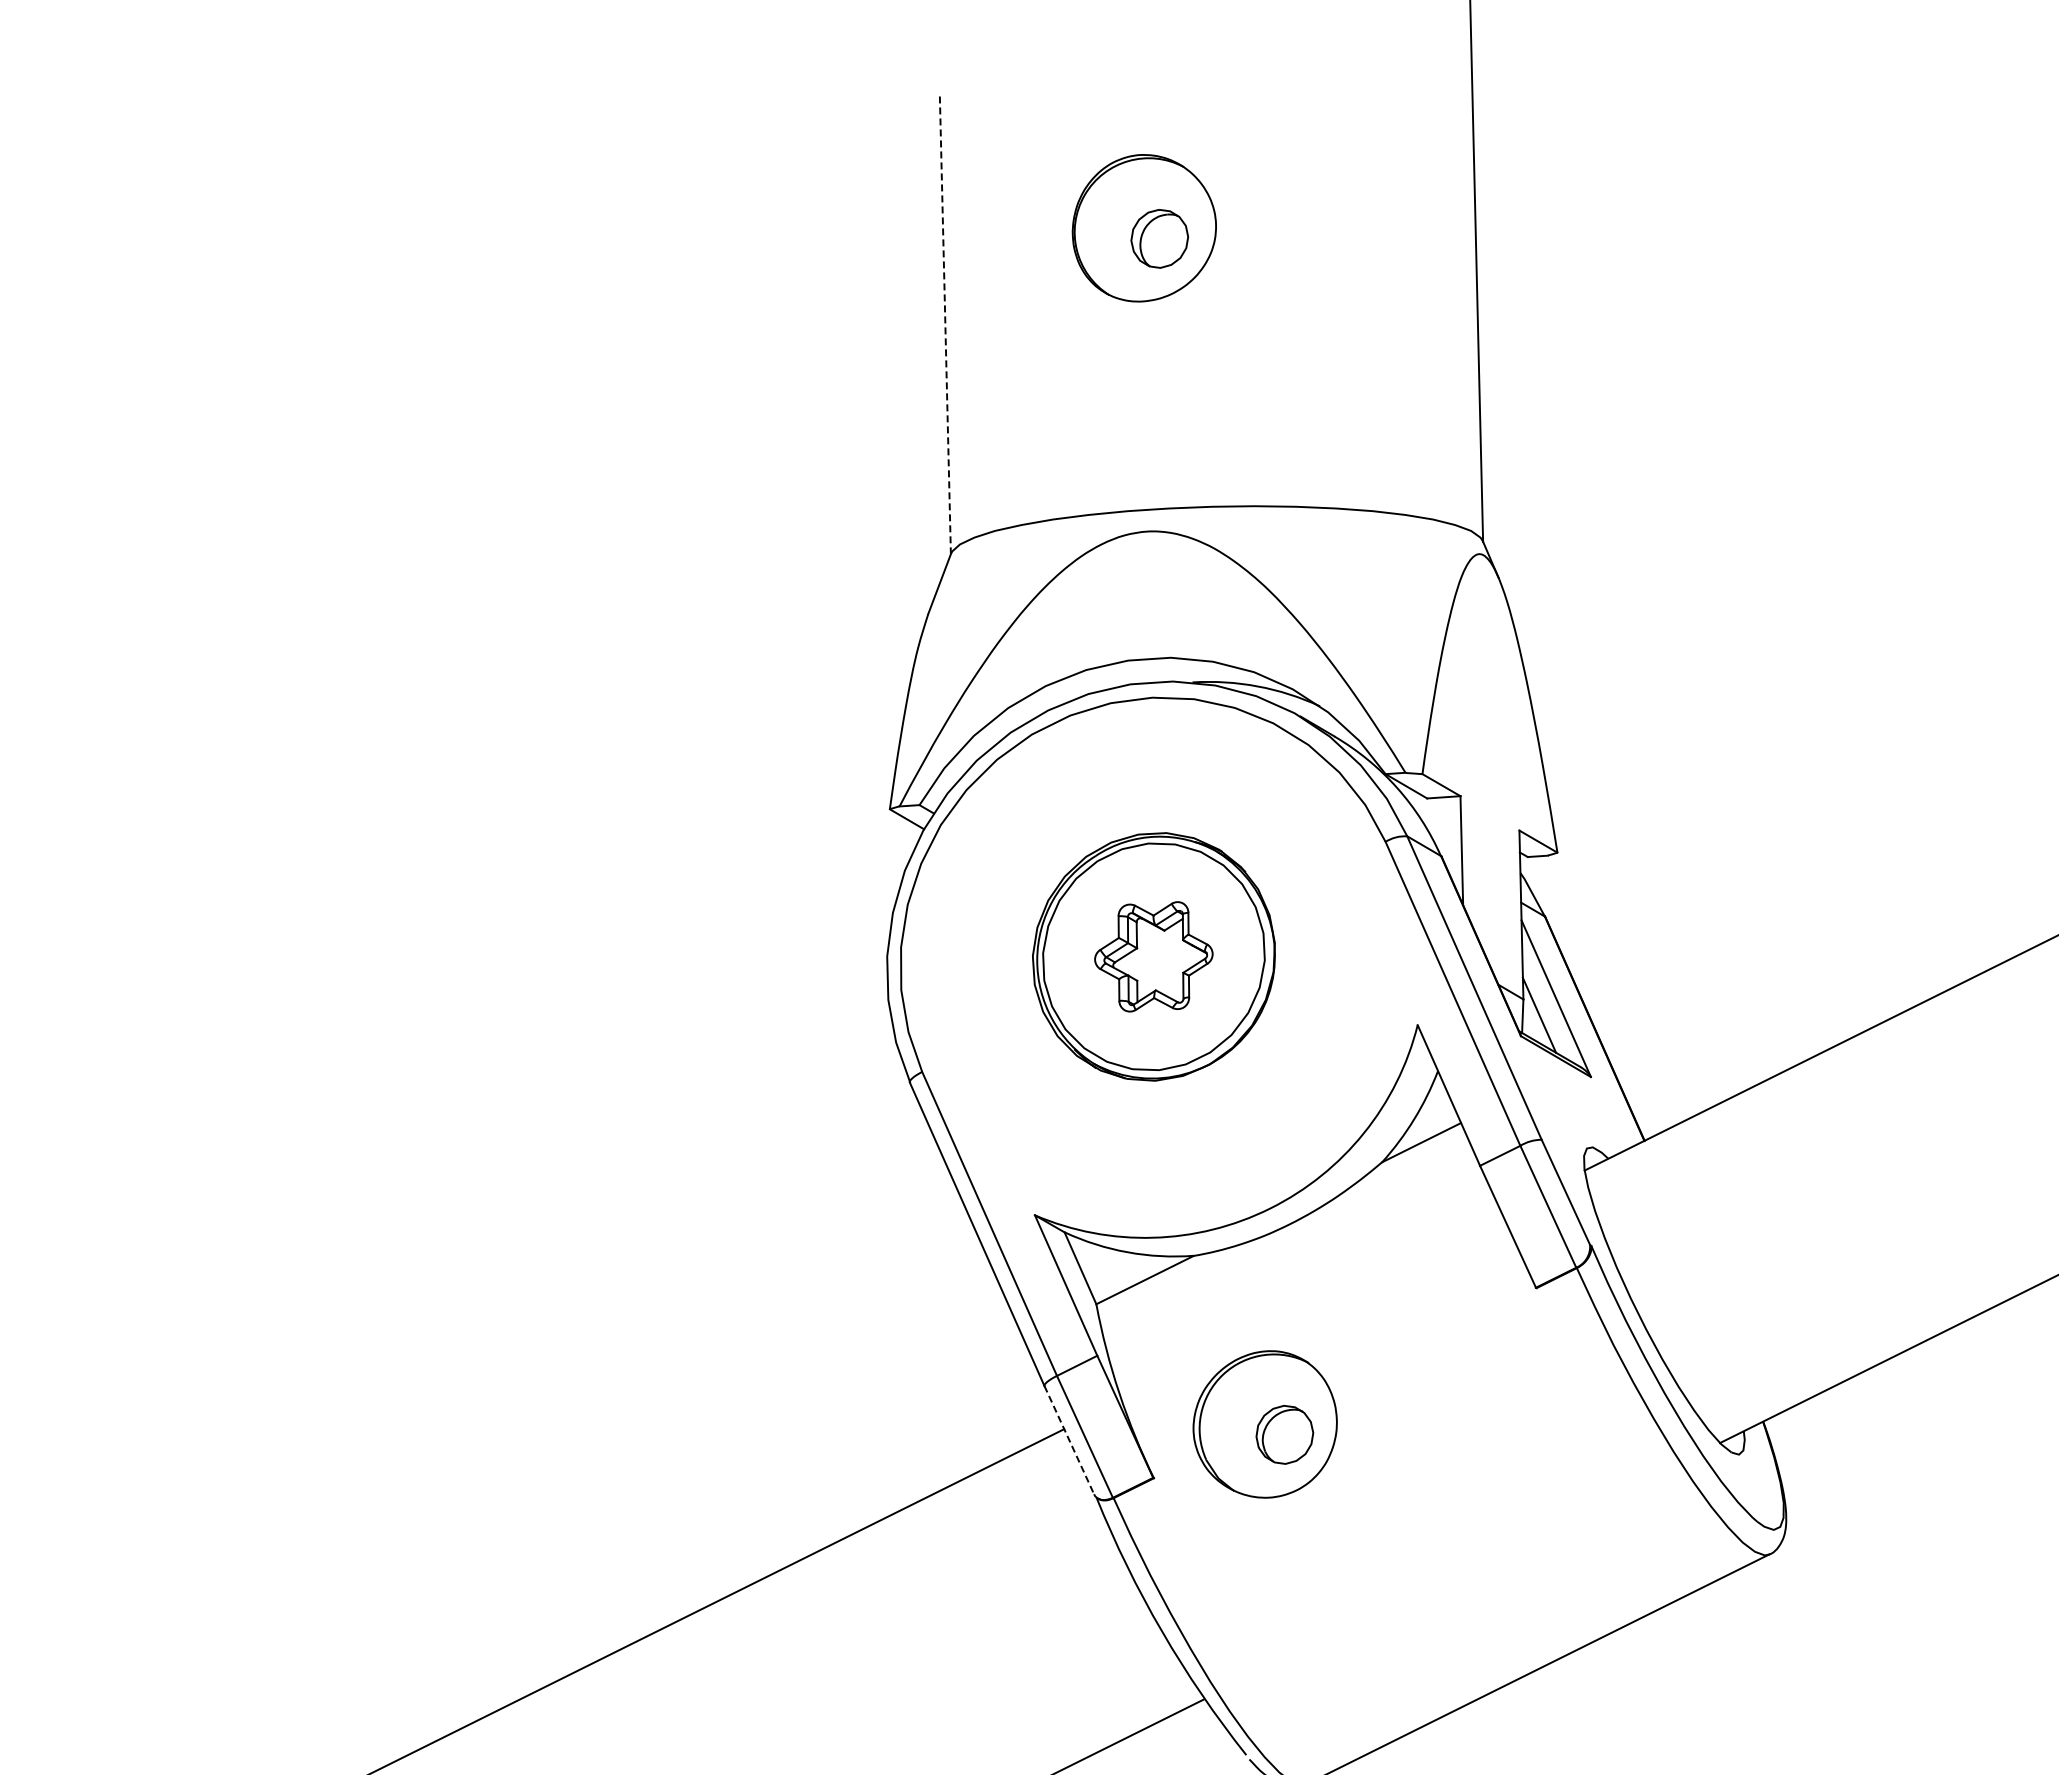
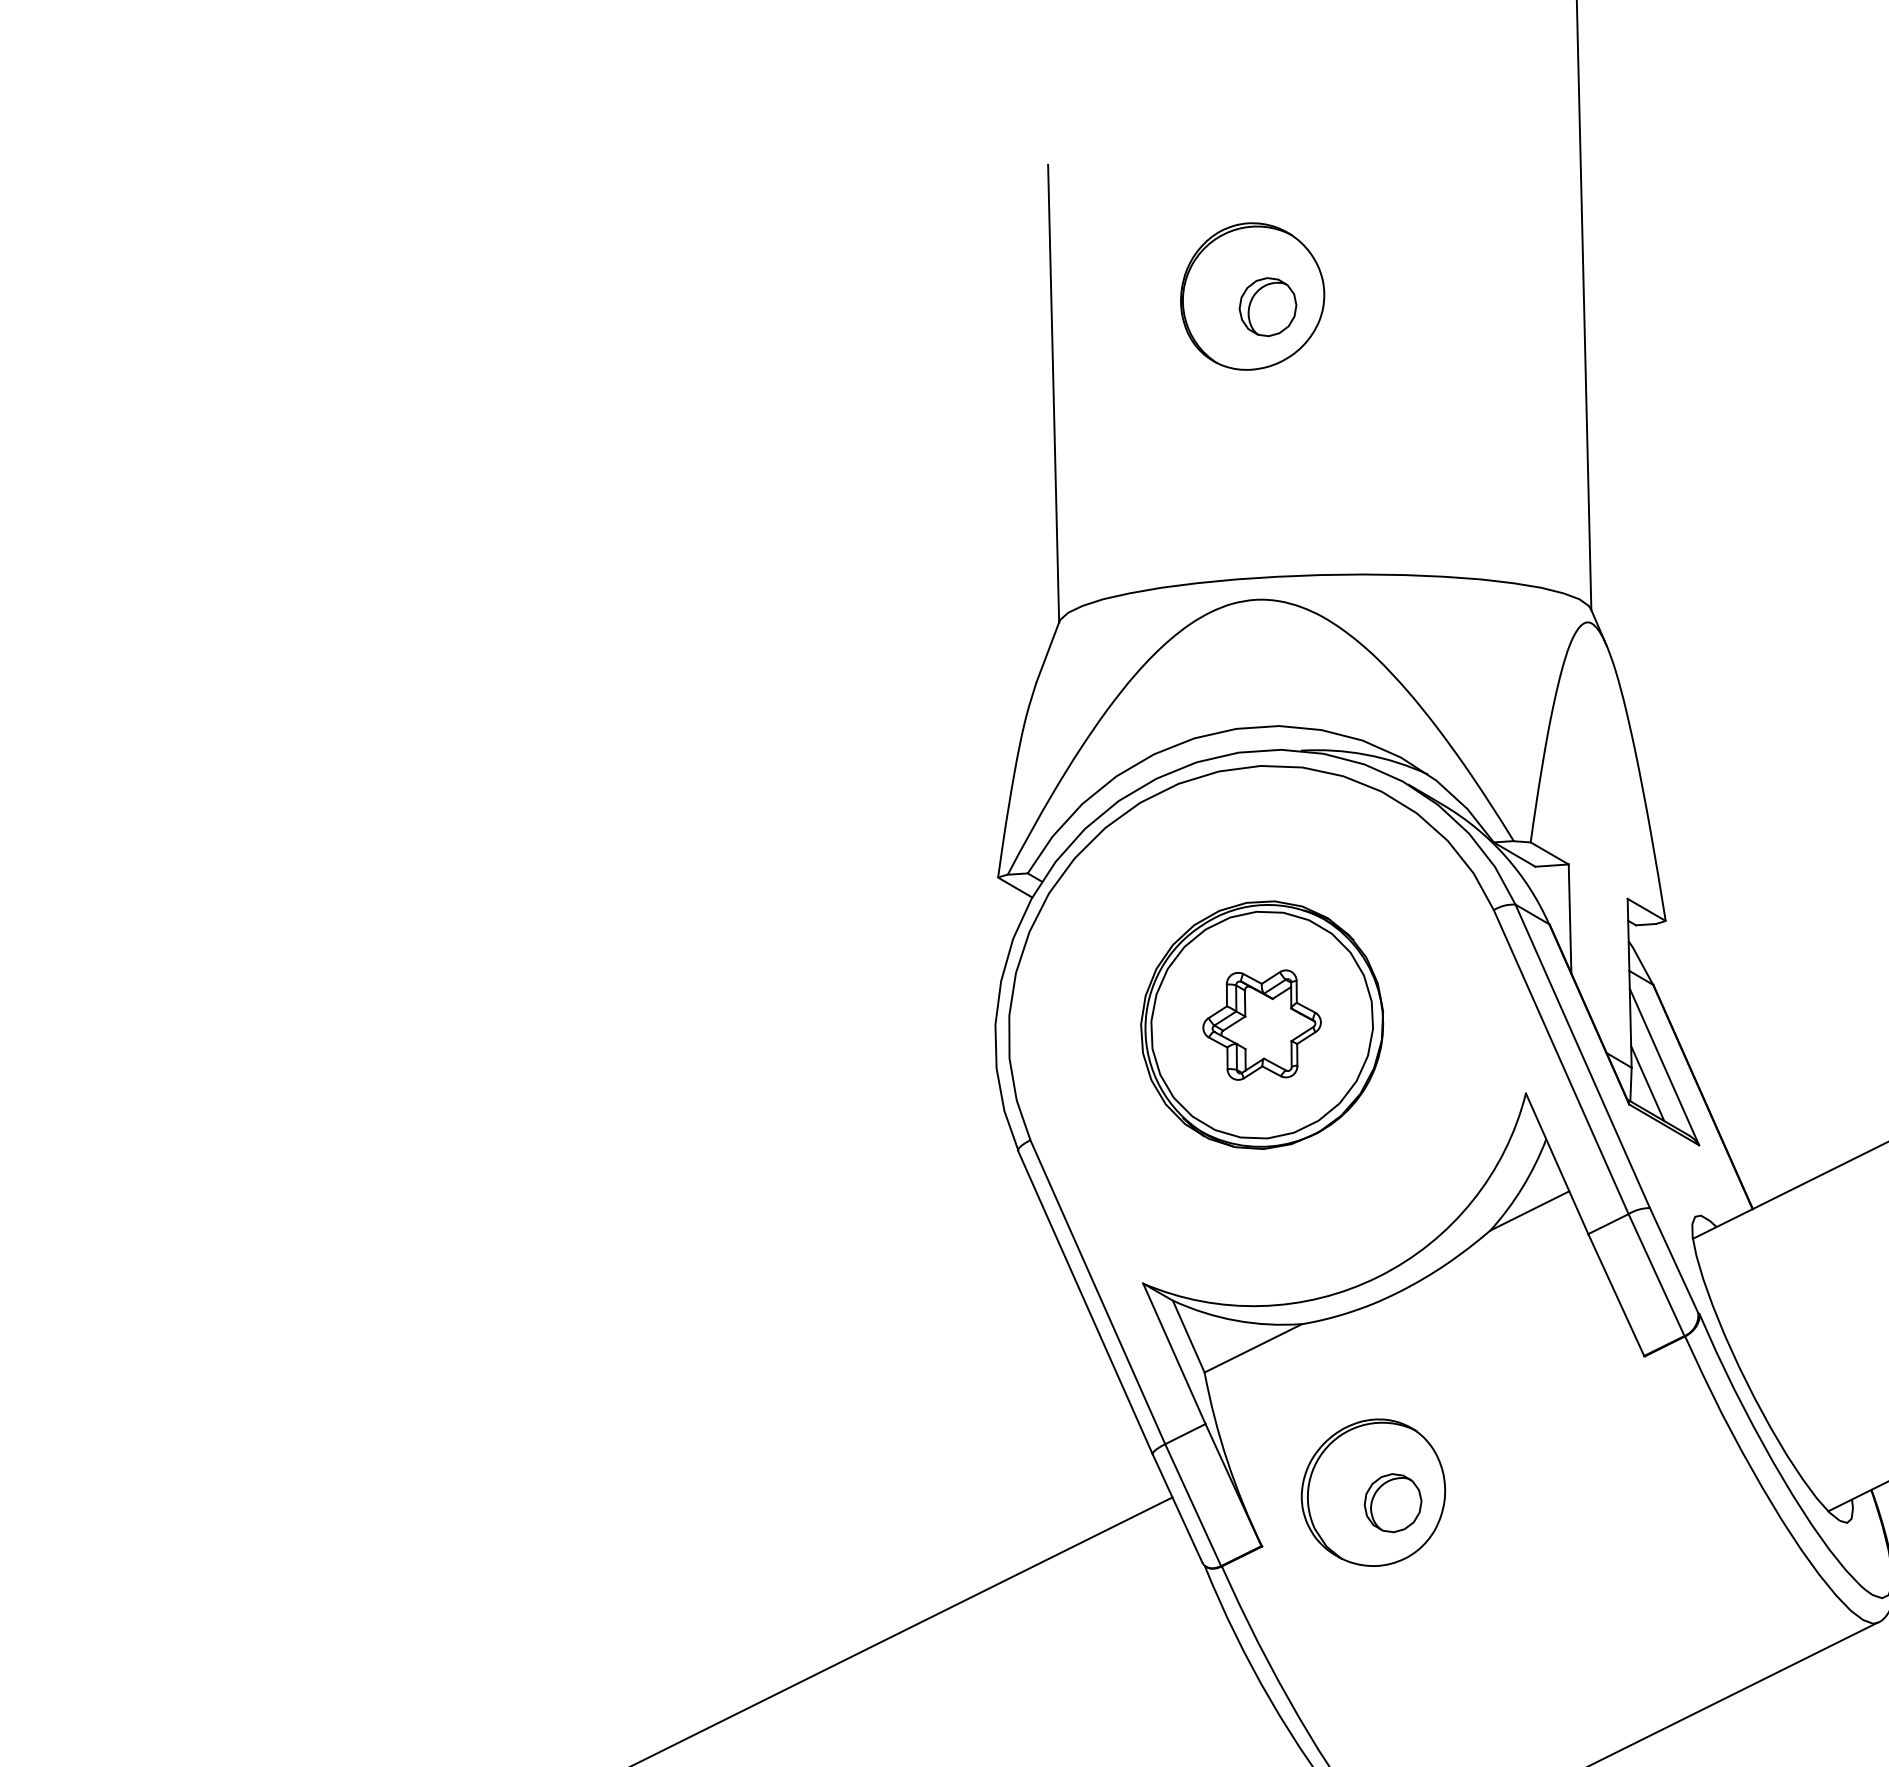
line: (945, 325) -> (1053, 393), dashed -> solid
line: (1069, 1440) -> (1177, 1508), dashed -> solid

